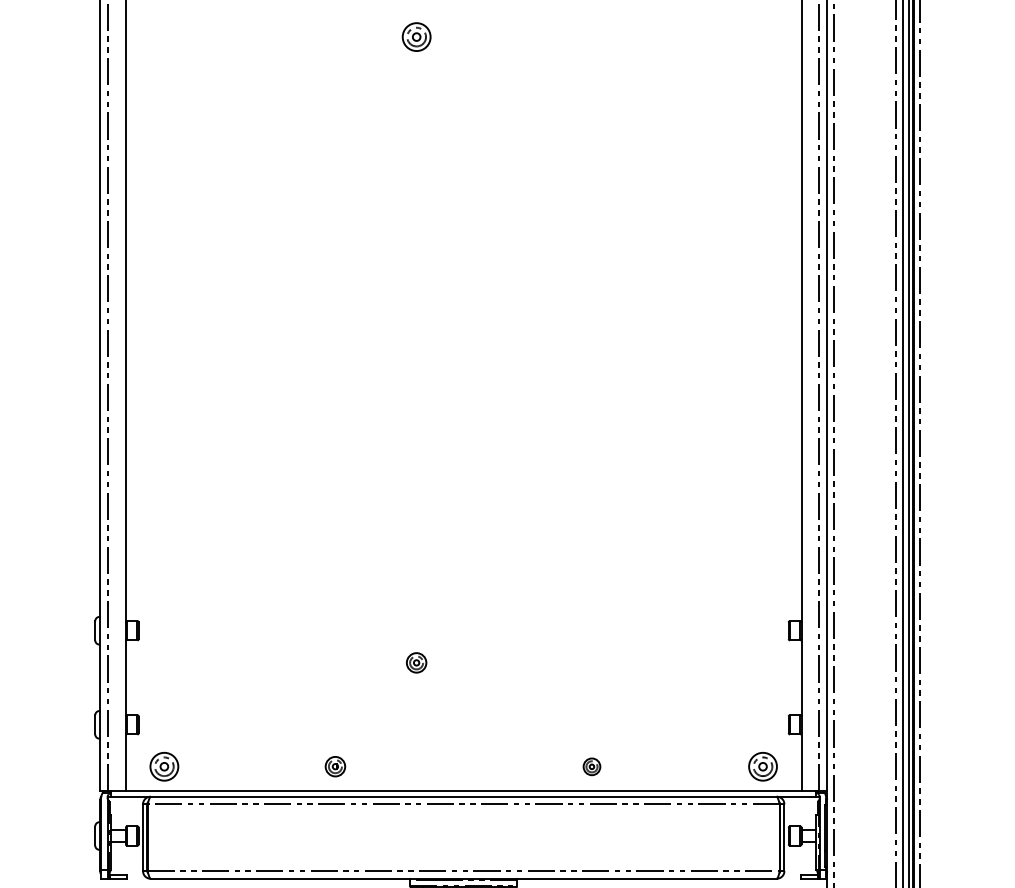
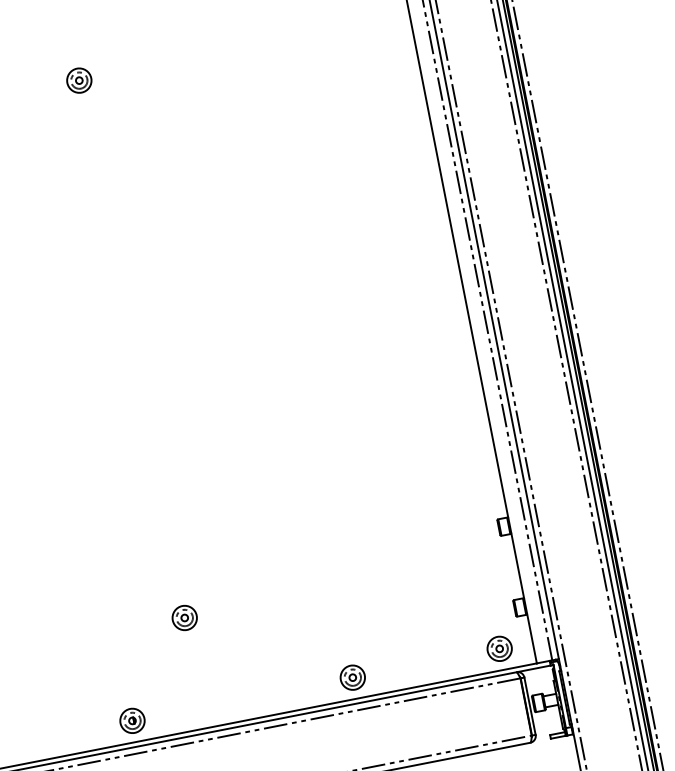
part: (416, 662) -> (184, 617), size x1.43
part: (335, 766) -> (132, 720), size x1.43
part: (591, 766) -> (352, 677), size x1.67

